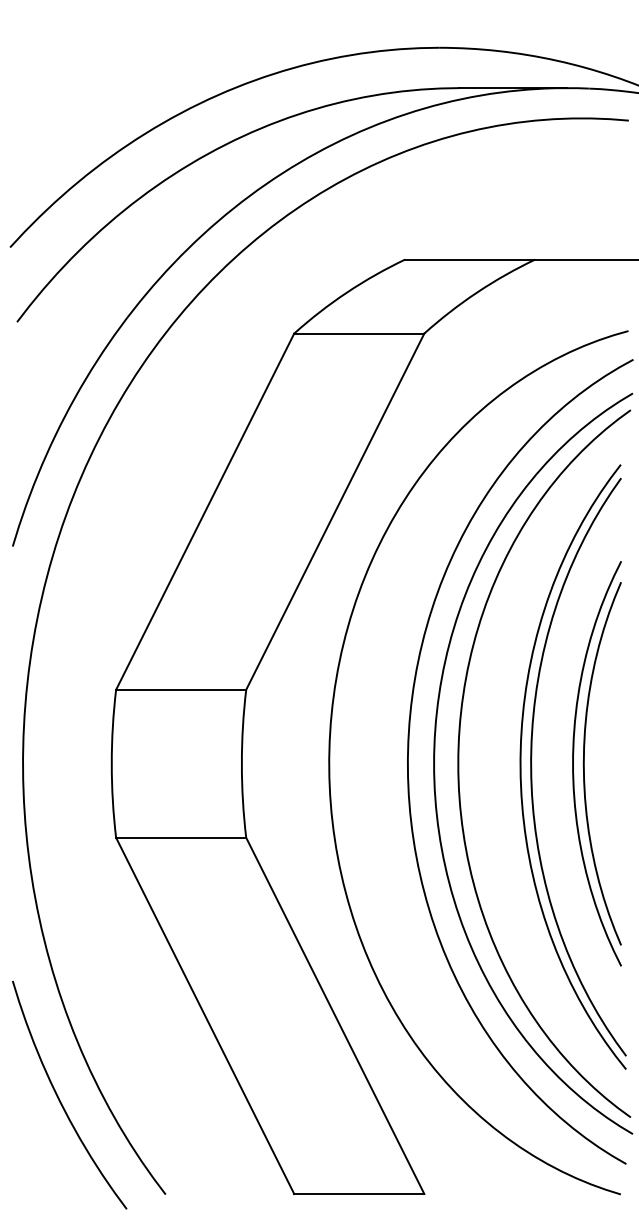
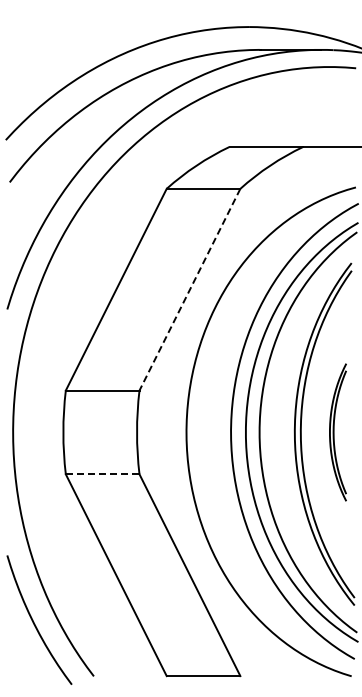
line: (334, 511) -> (189, 289), solid -> dashed
part: (595, 763) -> (337, 432), size x0.6
line: (180, 838) -> (102, 474), solid -> dashed

